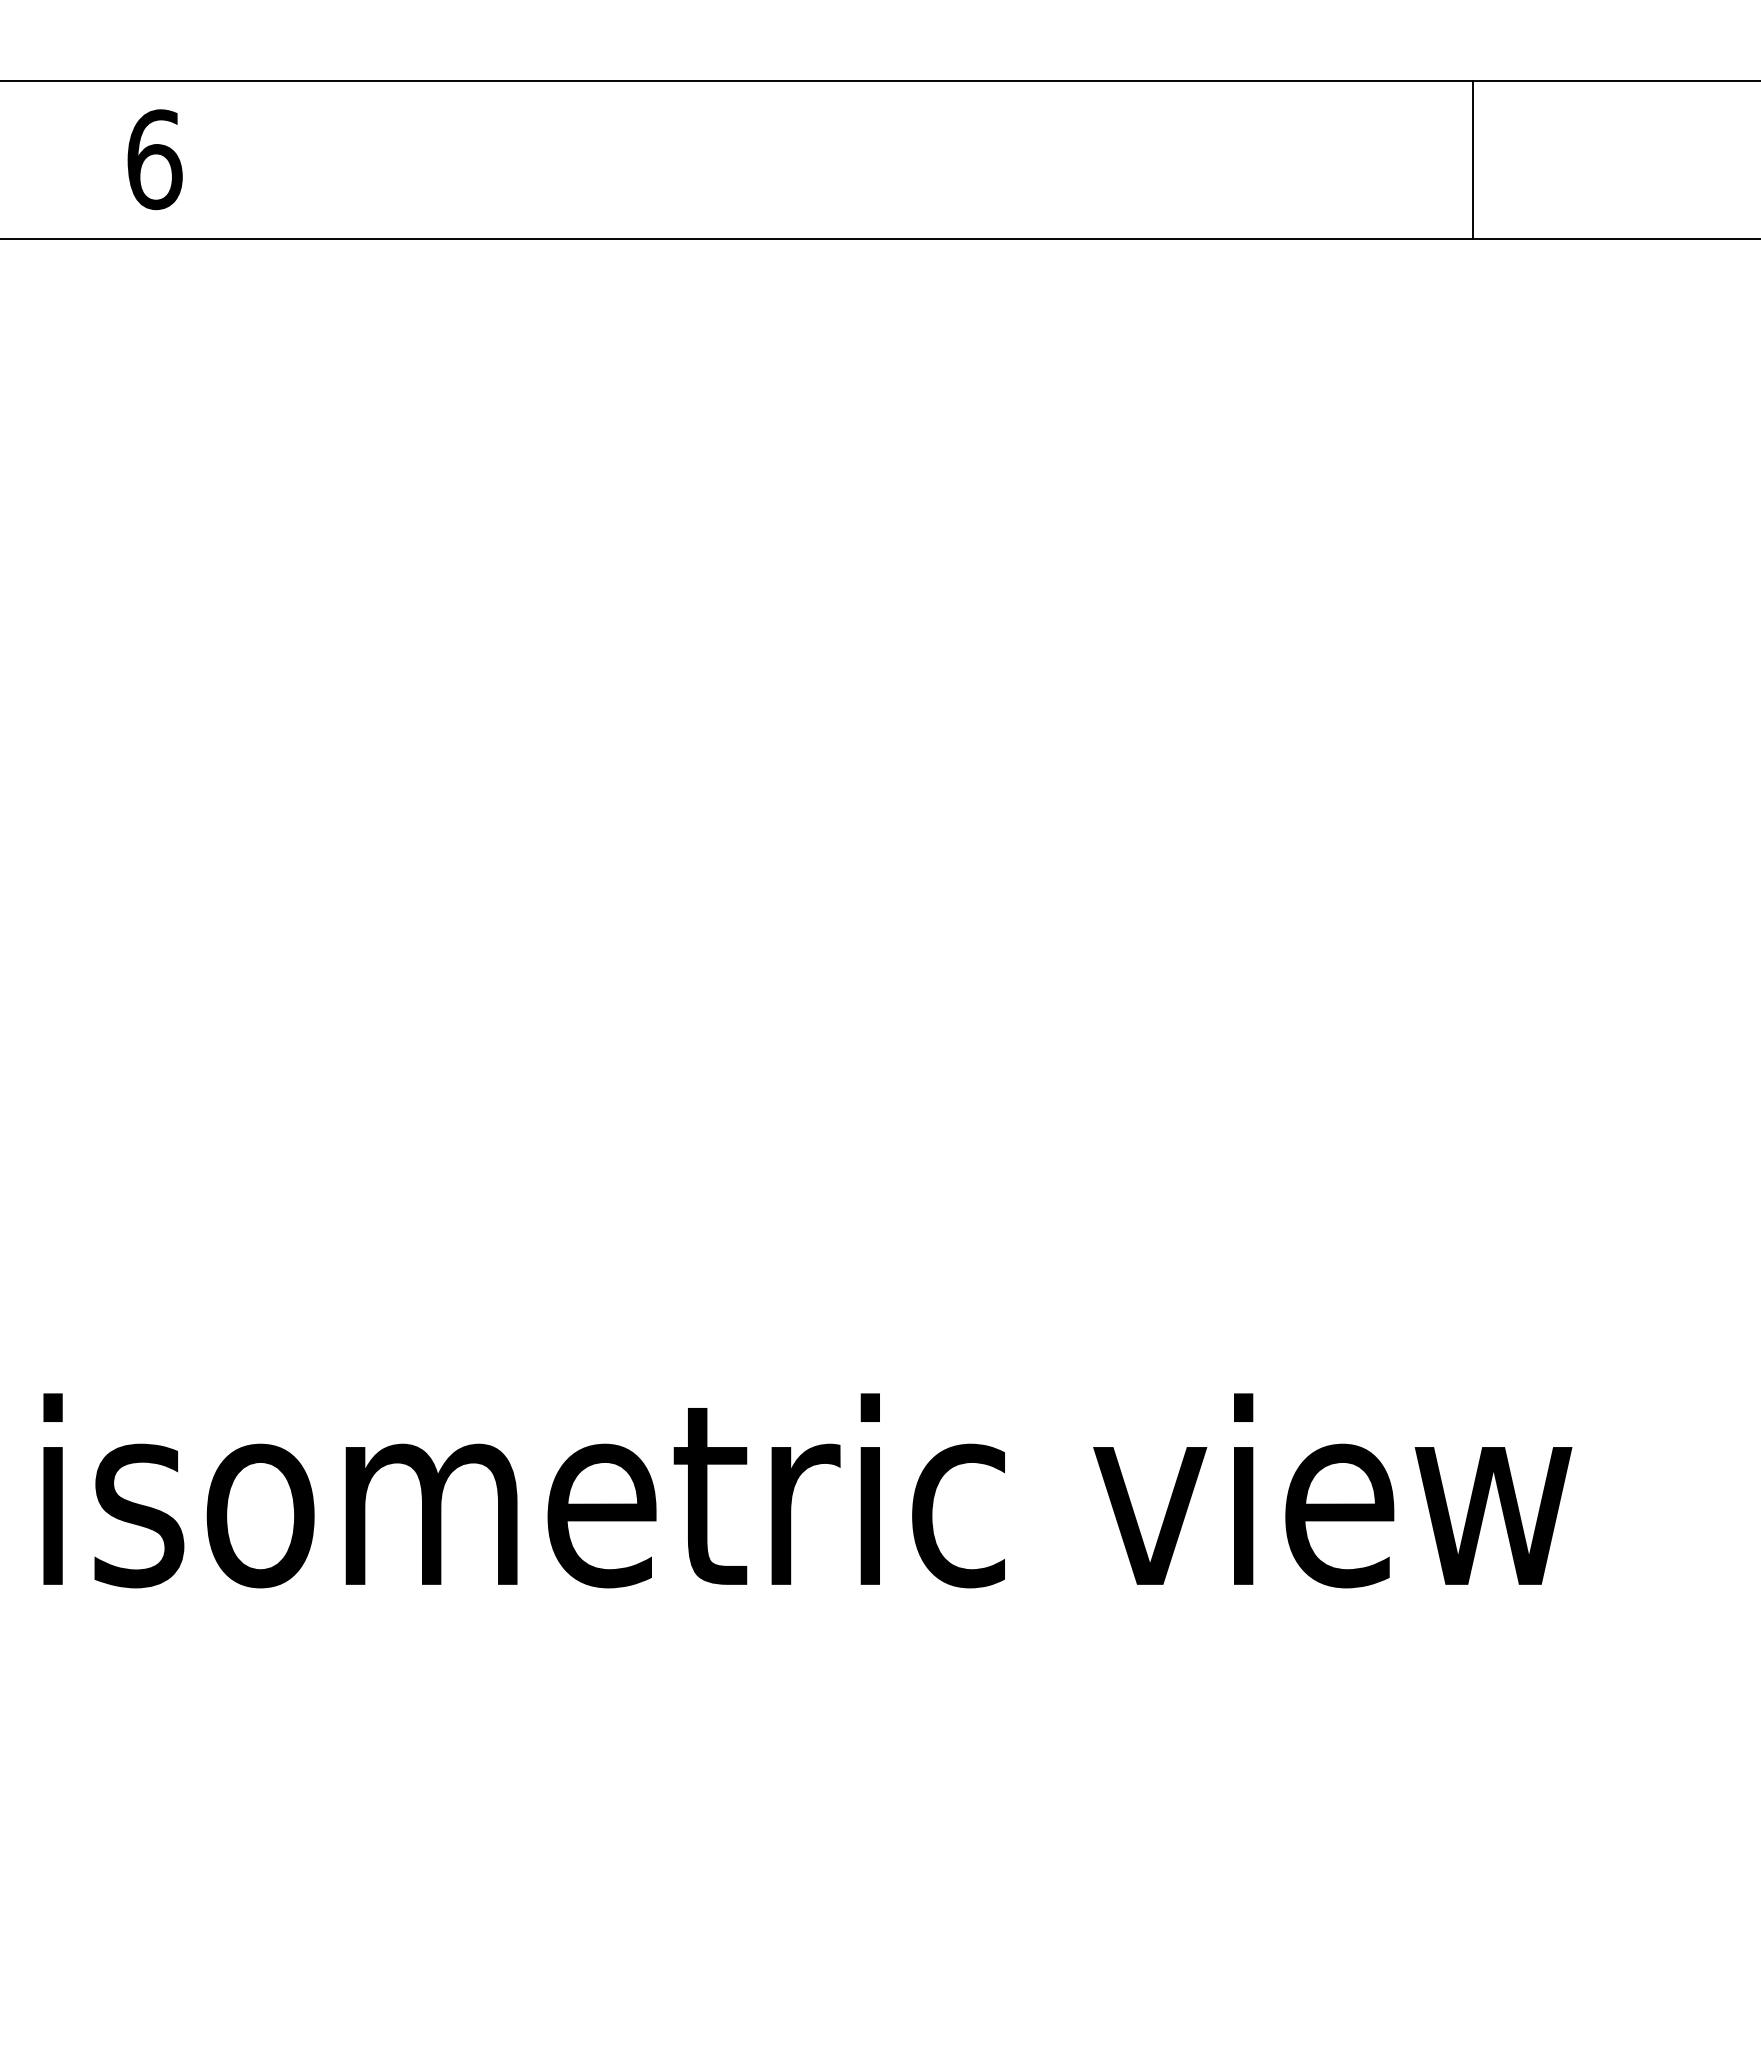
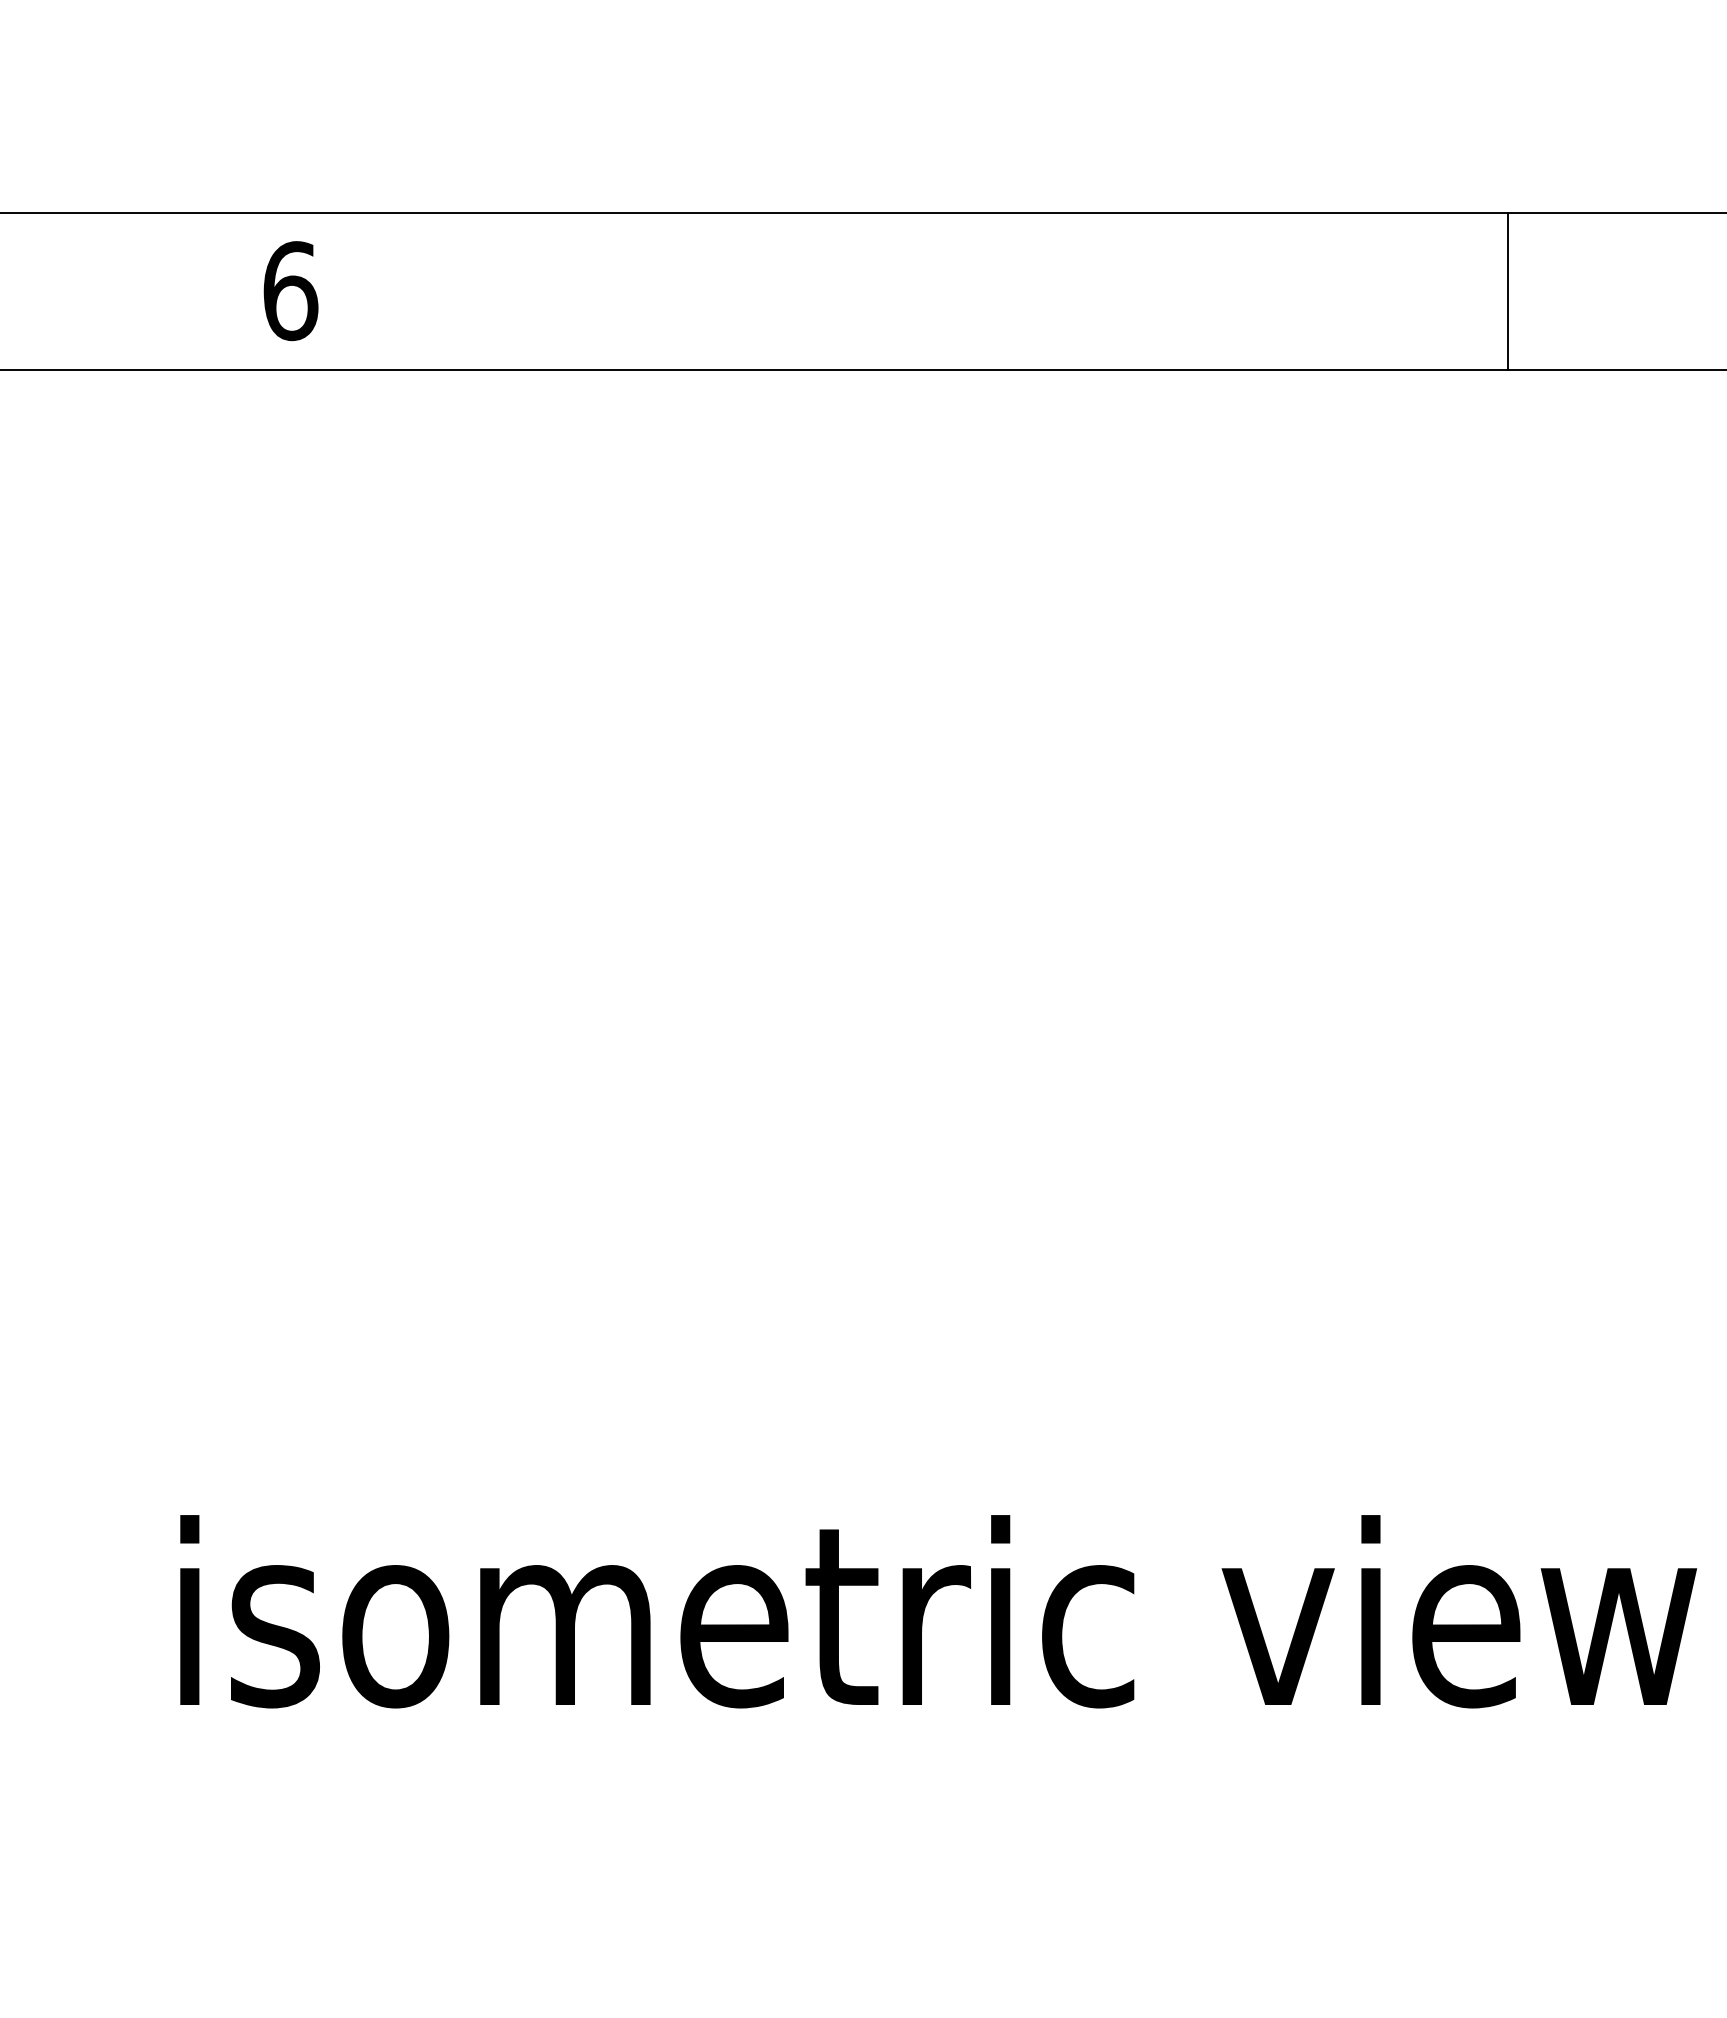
line: (1473, 159) -> (1507, 290), moved

